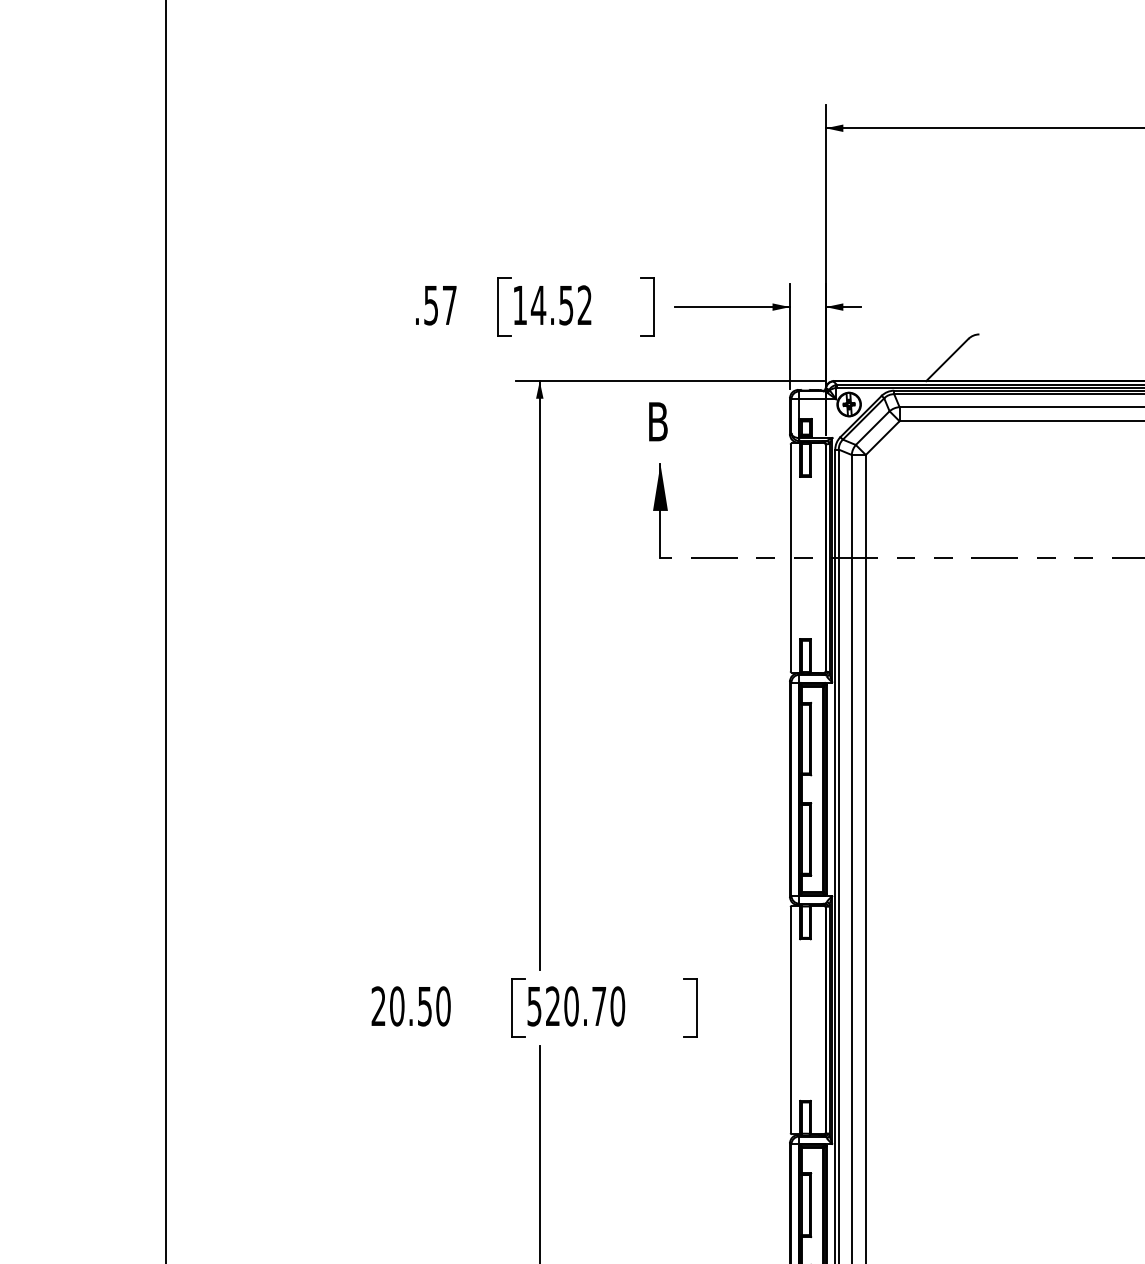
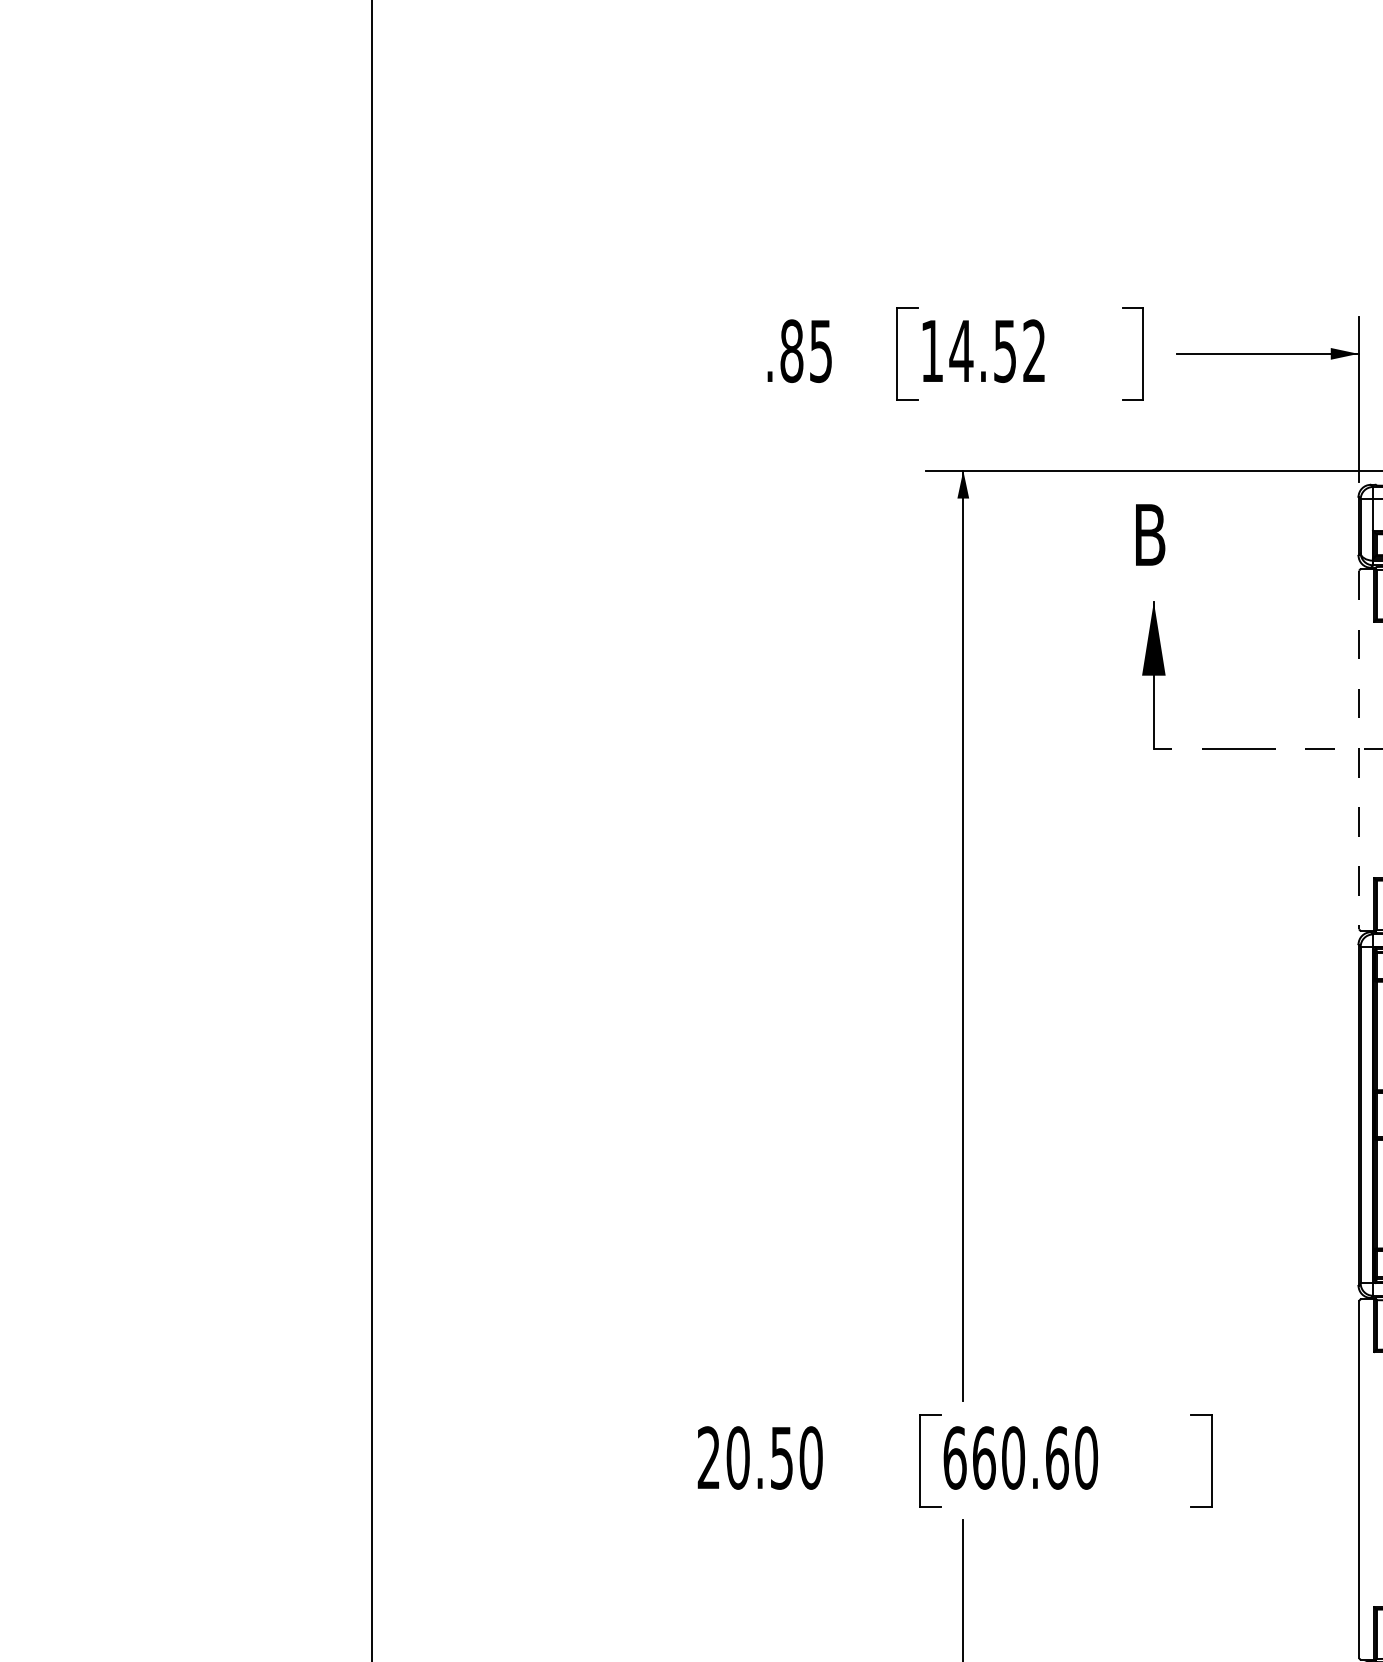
text: (440, 305) -> (806, 351), .57 -> .85
line: (790, 558) -> (1359, 750), solid -> dashed
text: (566, 1006) -> (1005, 1458), 520.70 -> 660.60

